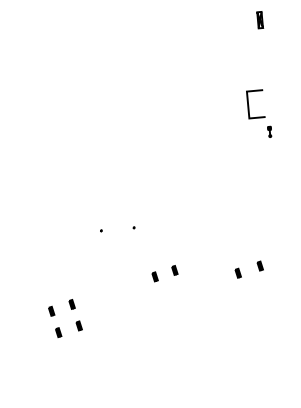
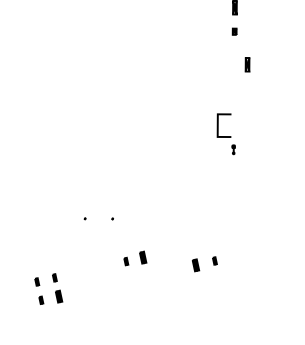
part: (260, 19) -> (247, 64), moved
part: (175, 270) -> (143, 257), size x1.6
part: (237, 272) -> (195, 264), size x1.6
part: (78, 324) -> (58, 295), size x1.6

